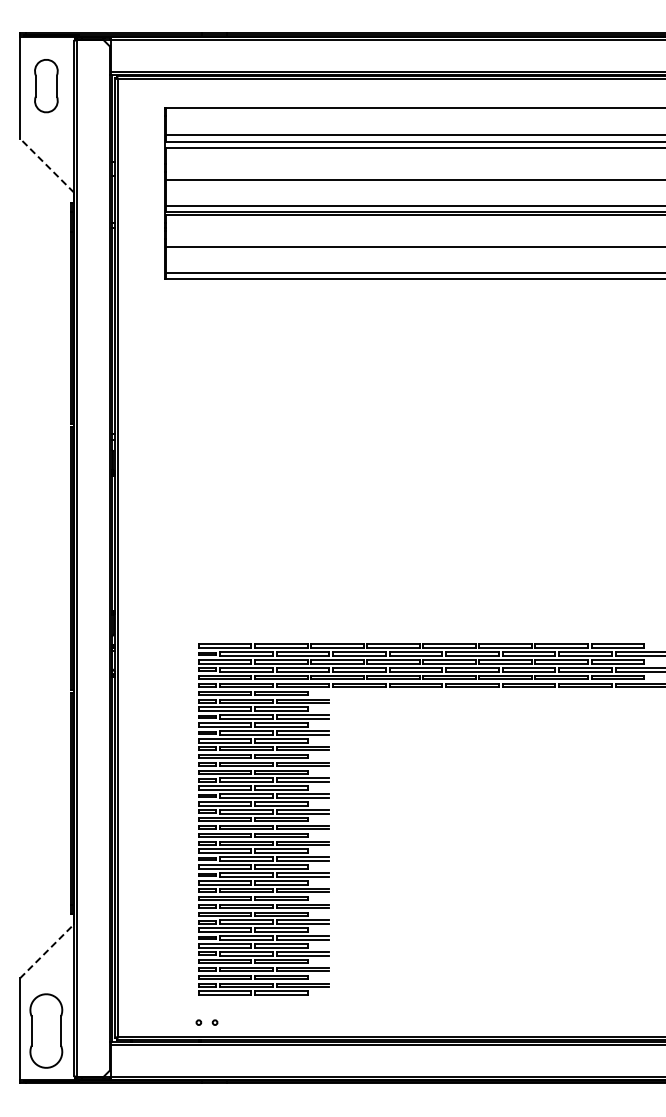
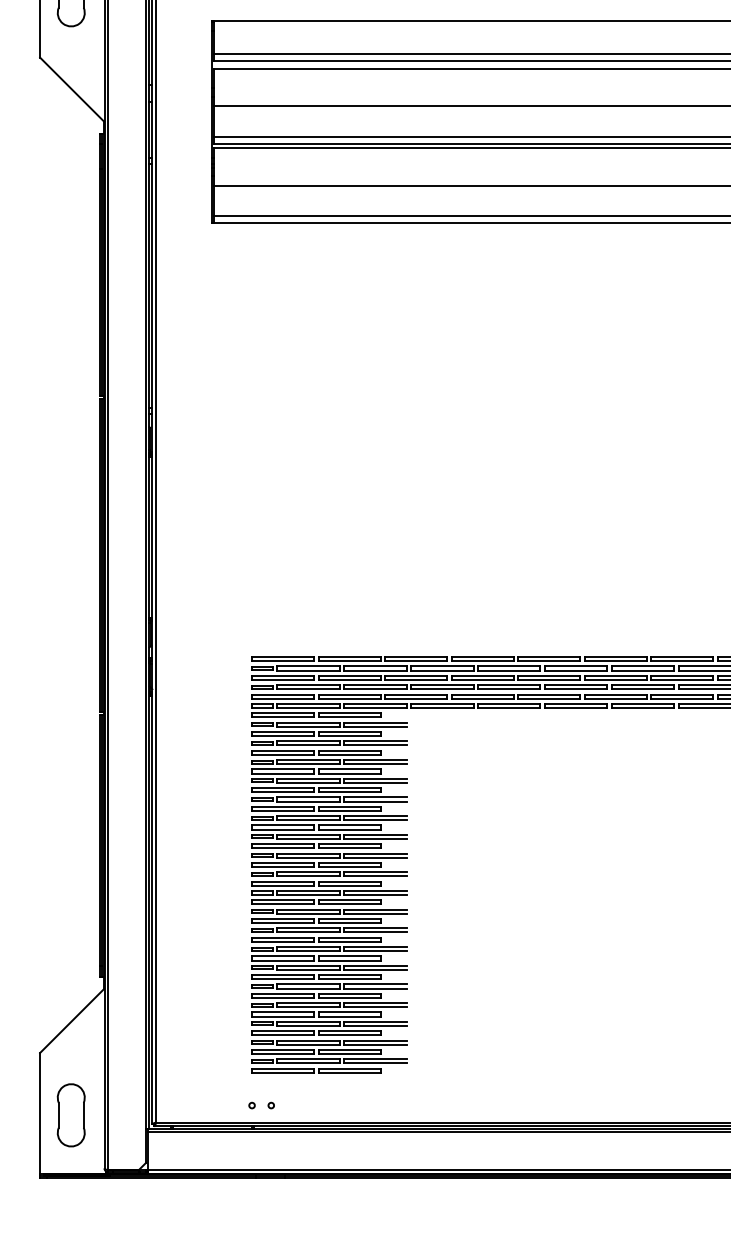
line: (46, 165) -> (71, 89), dashed -> solid
line: (47, 950) -> (72, 1020), dashed -> solid
part: (46, 1030) -> (71, 1114), size x0.71

